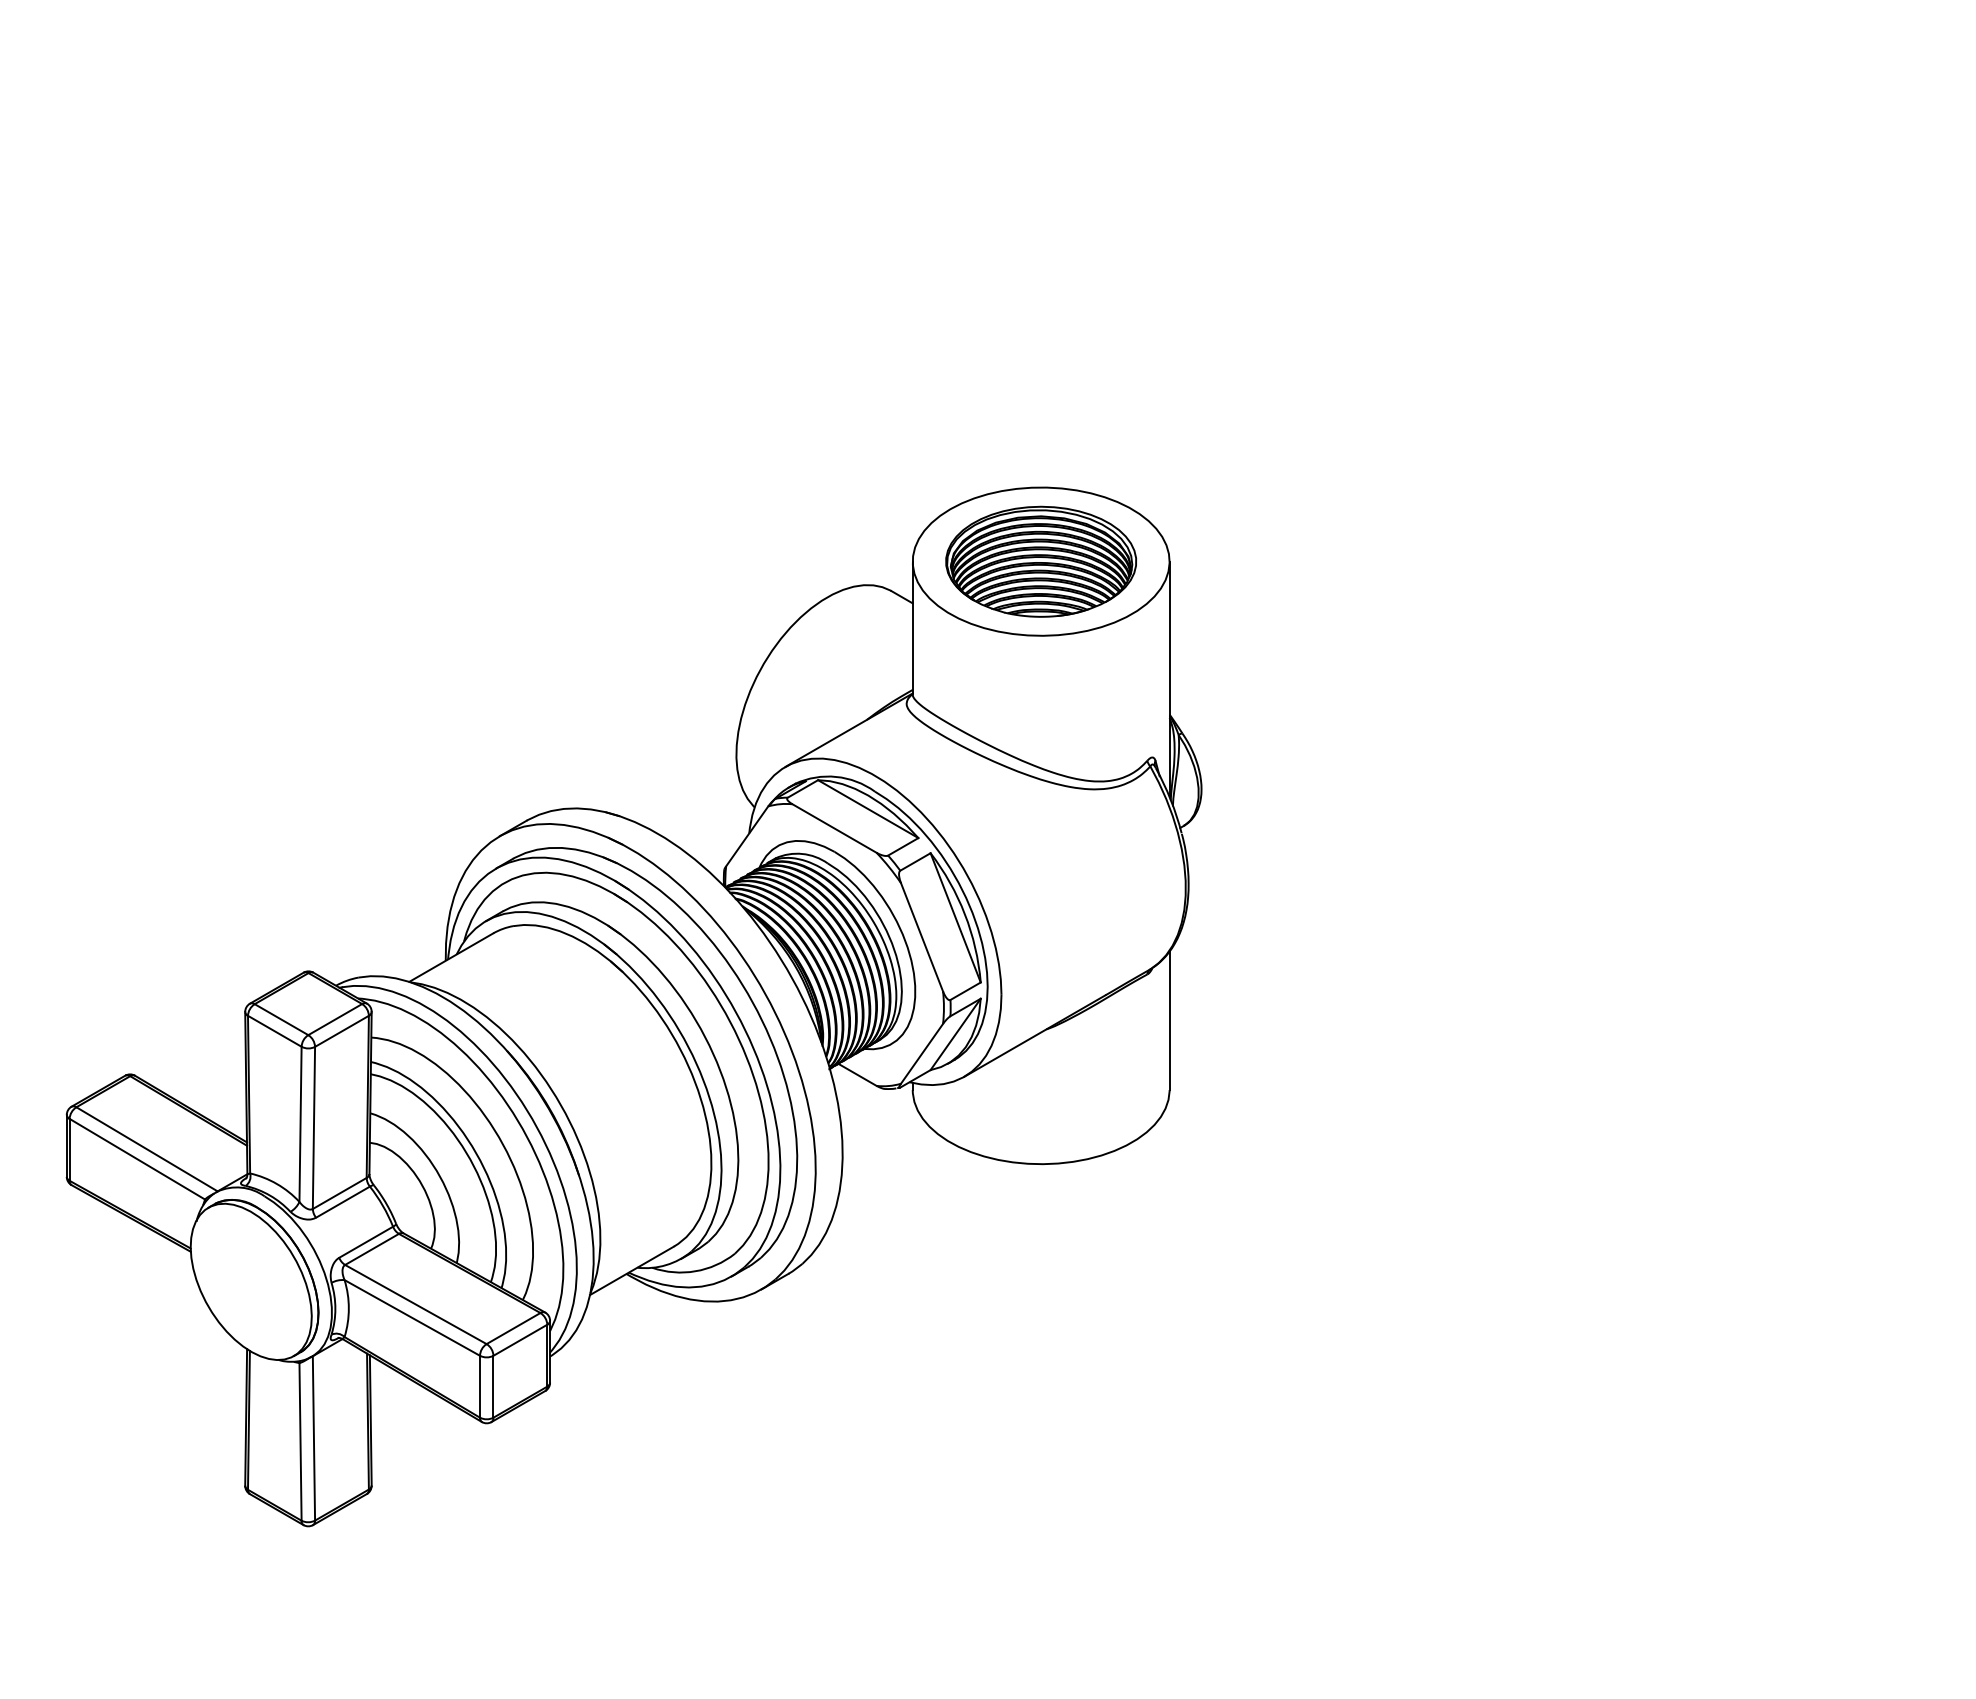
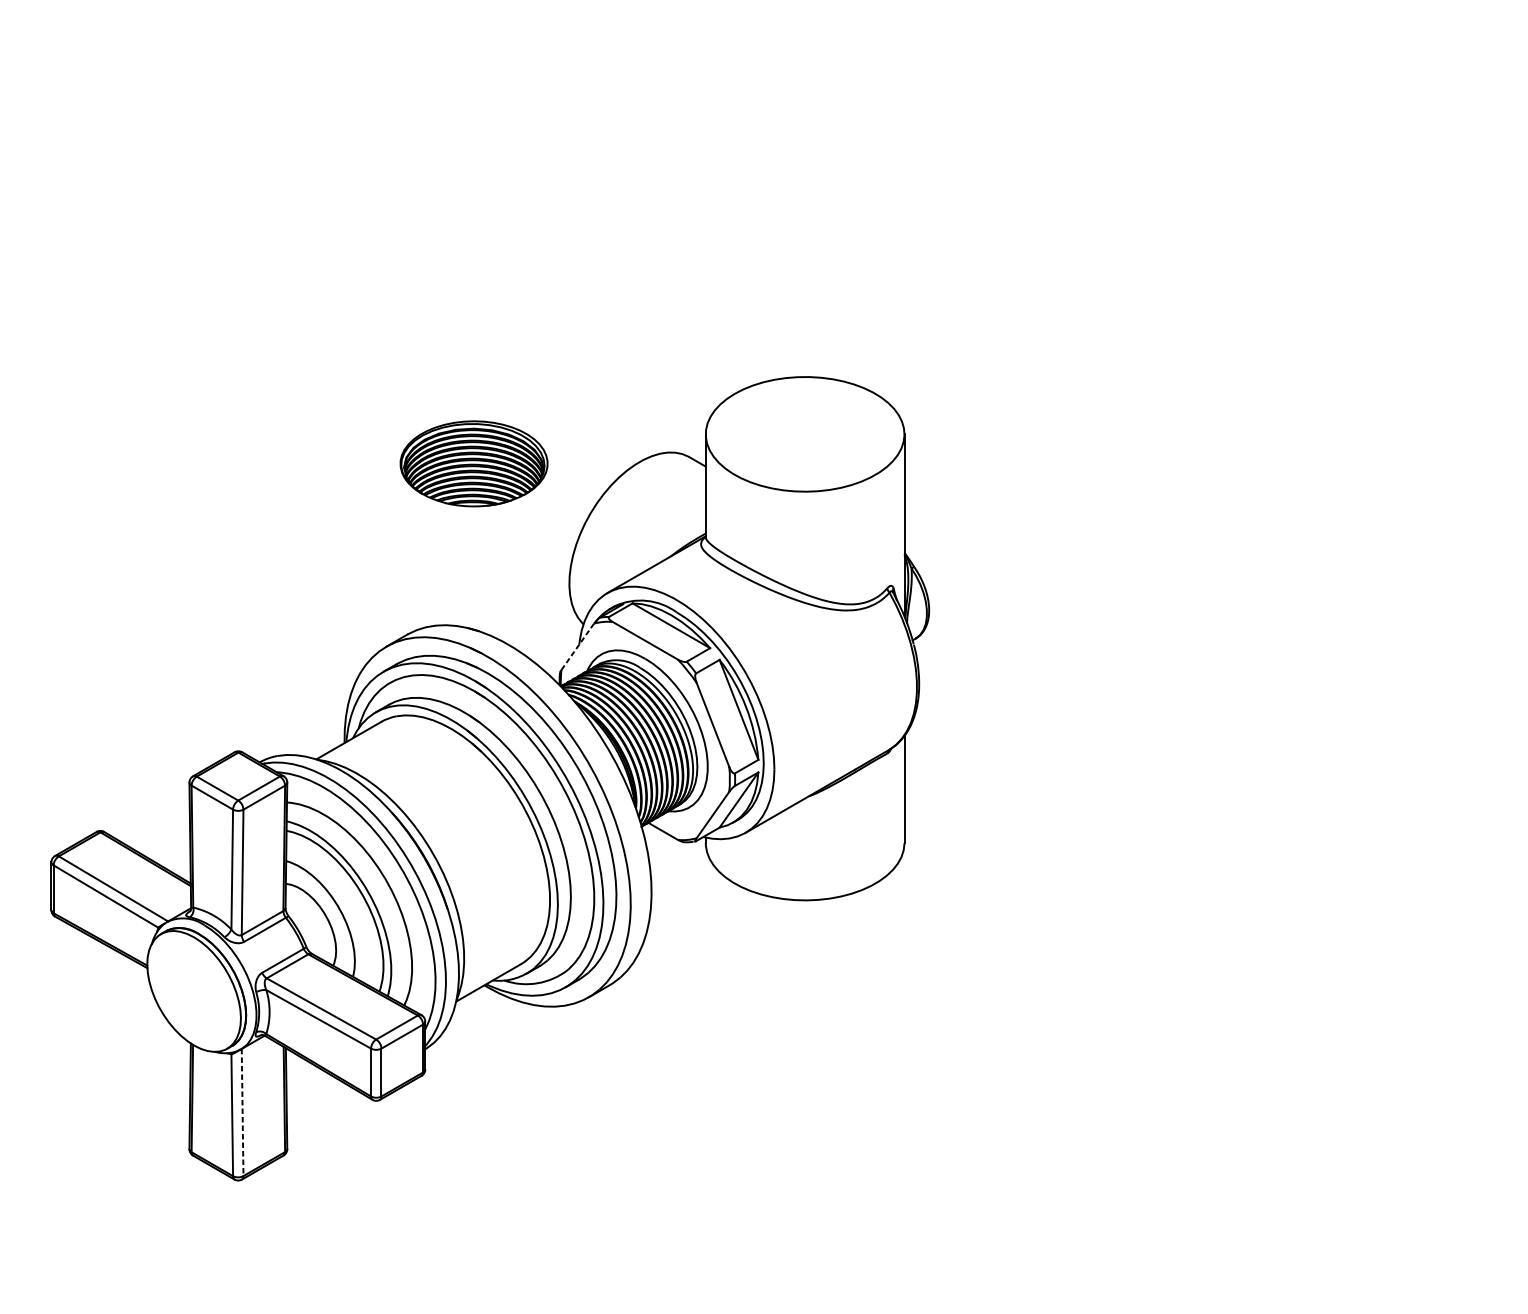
part: (1040, 561) -> (473, 463), moved
line: (747, 836) -> (577, 646), solid -> dashed
line: (313, 1438) -> (242, 1112), solid -> dashed

